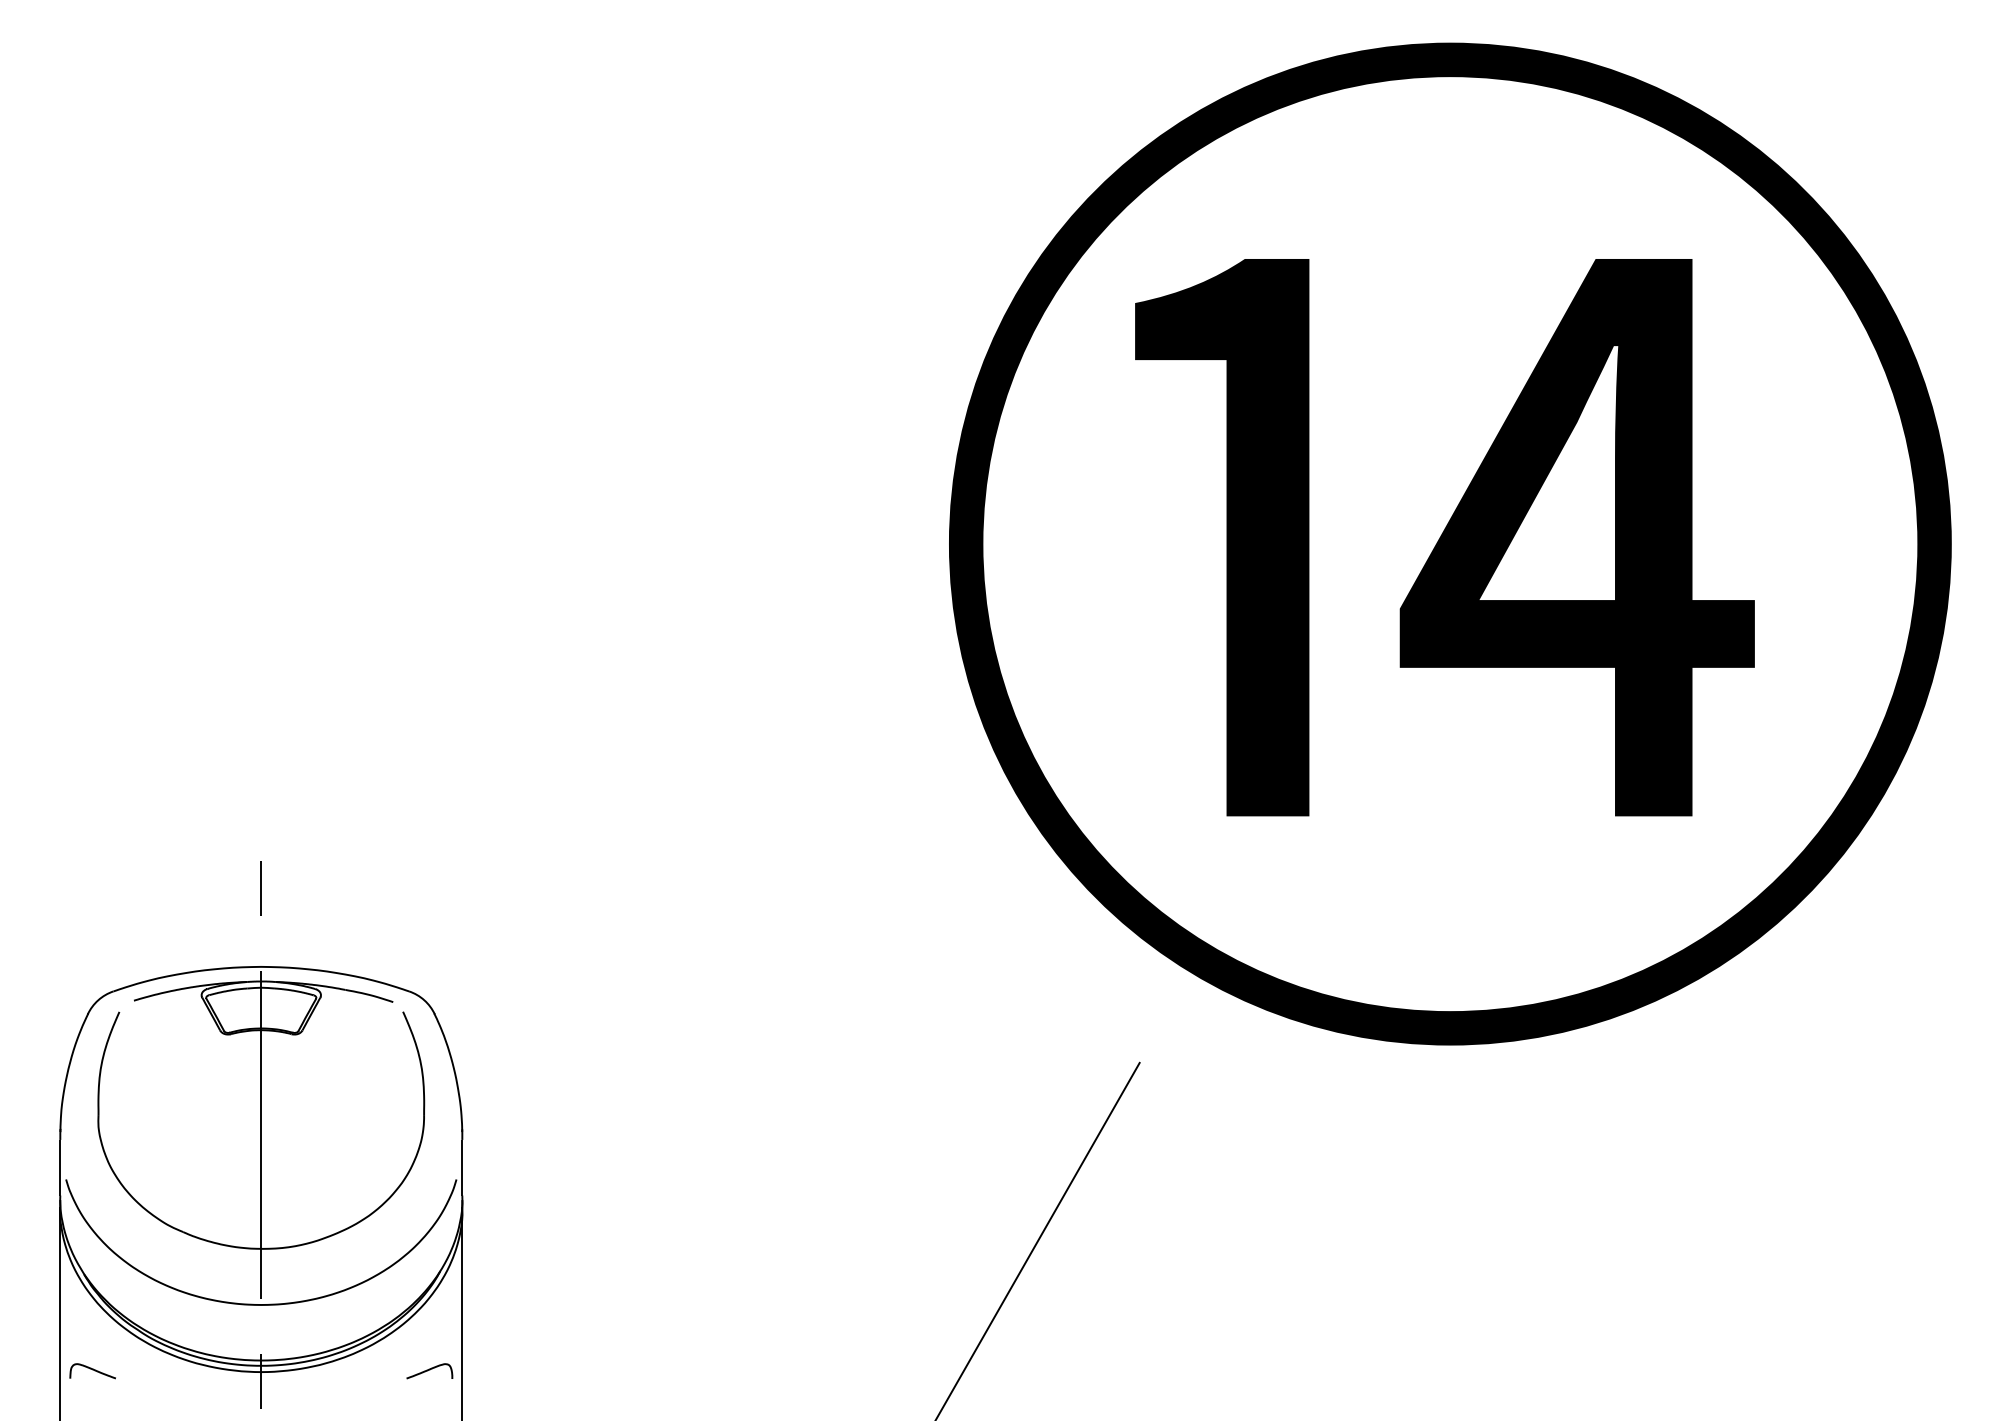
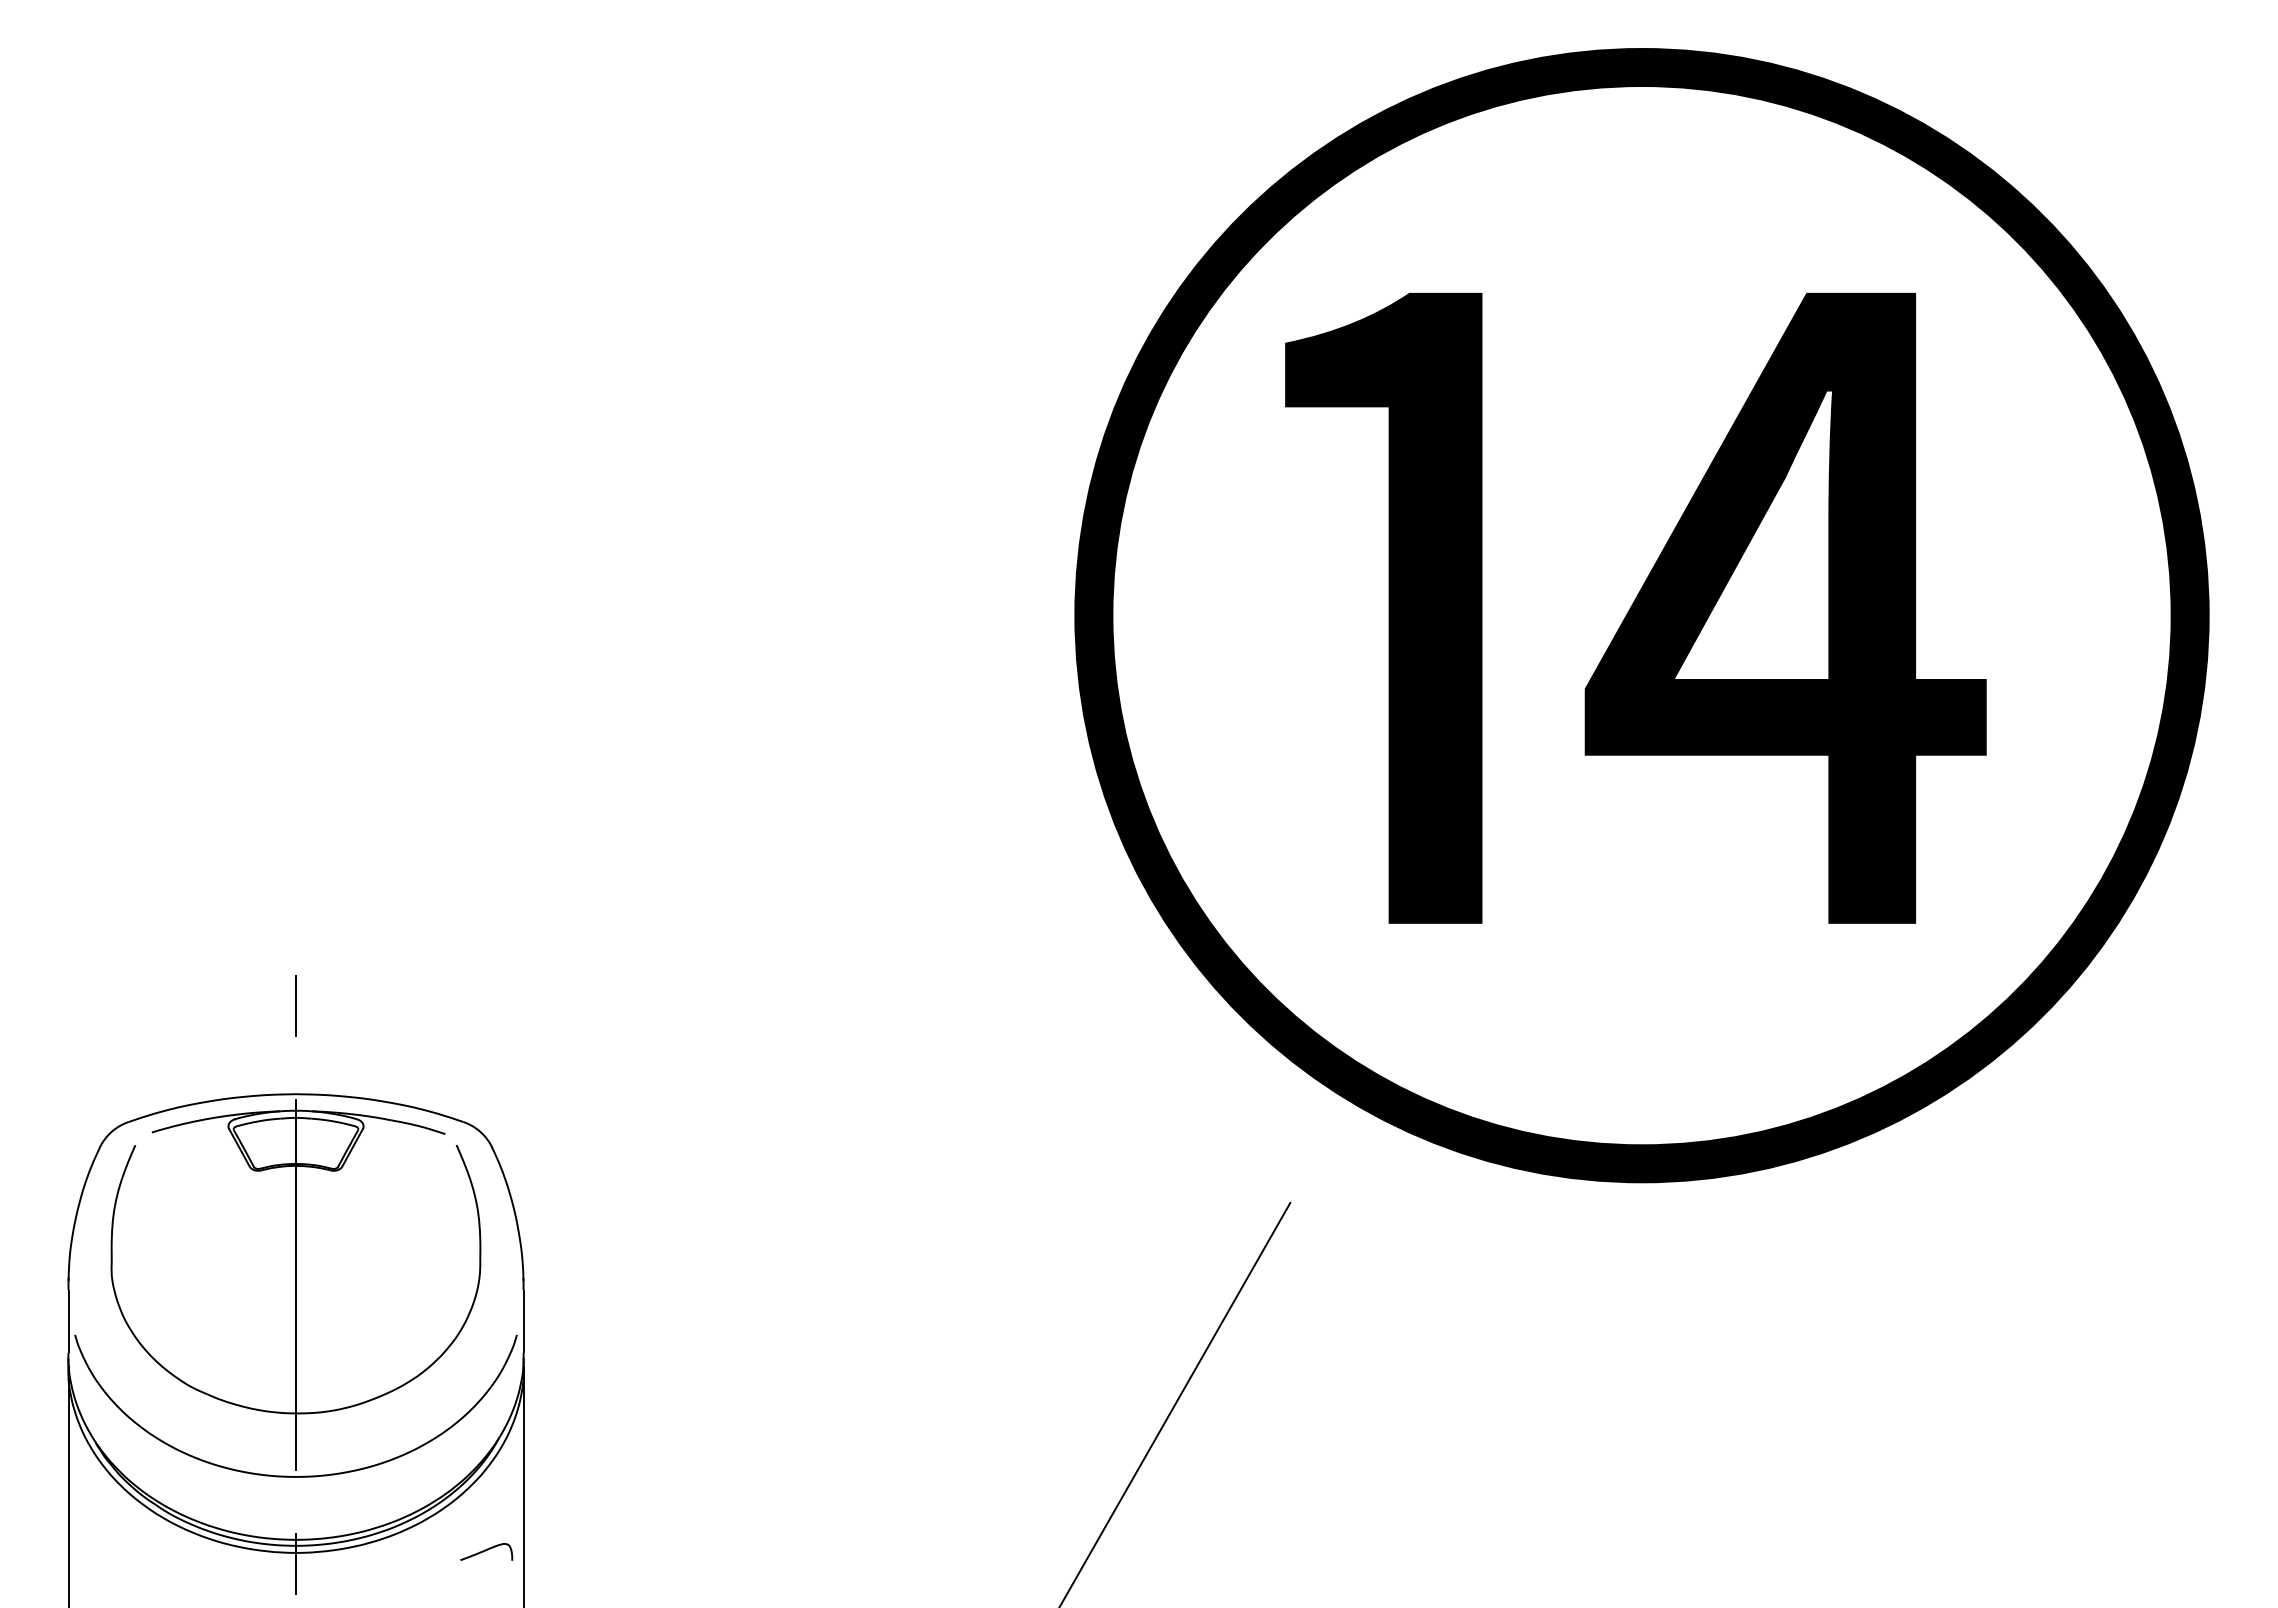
curve: (92, 1369) -> (104, 1550), removed

